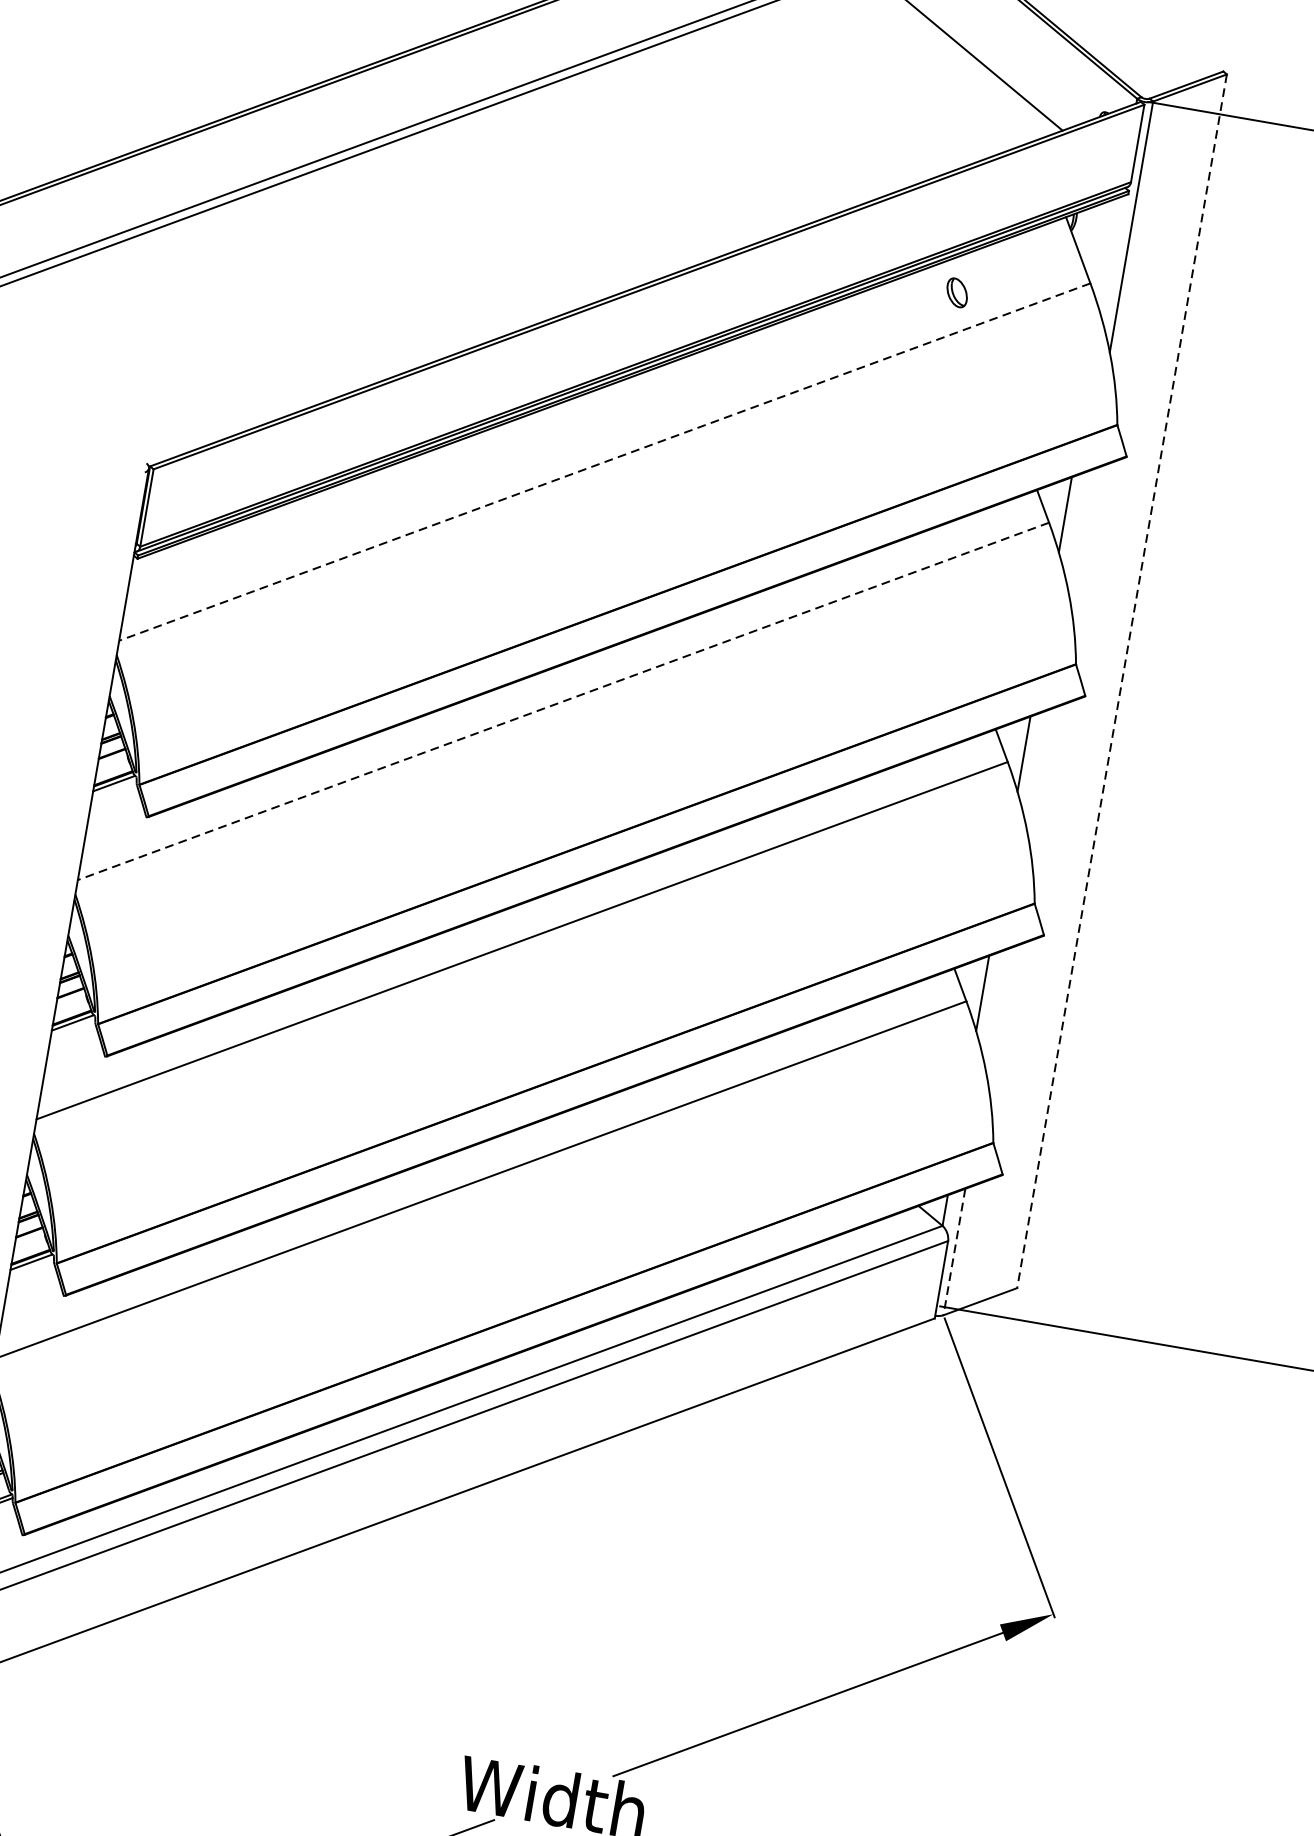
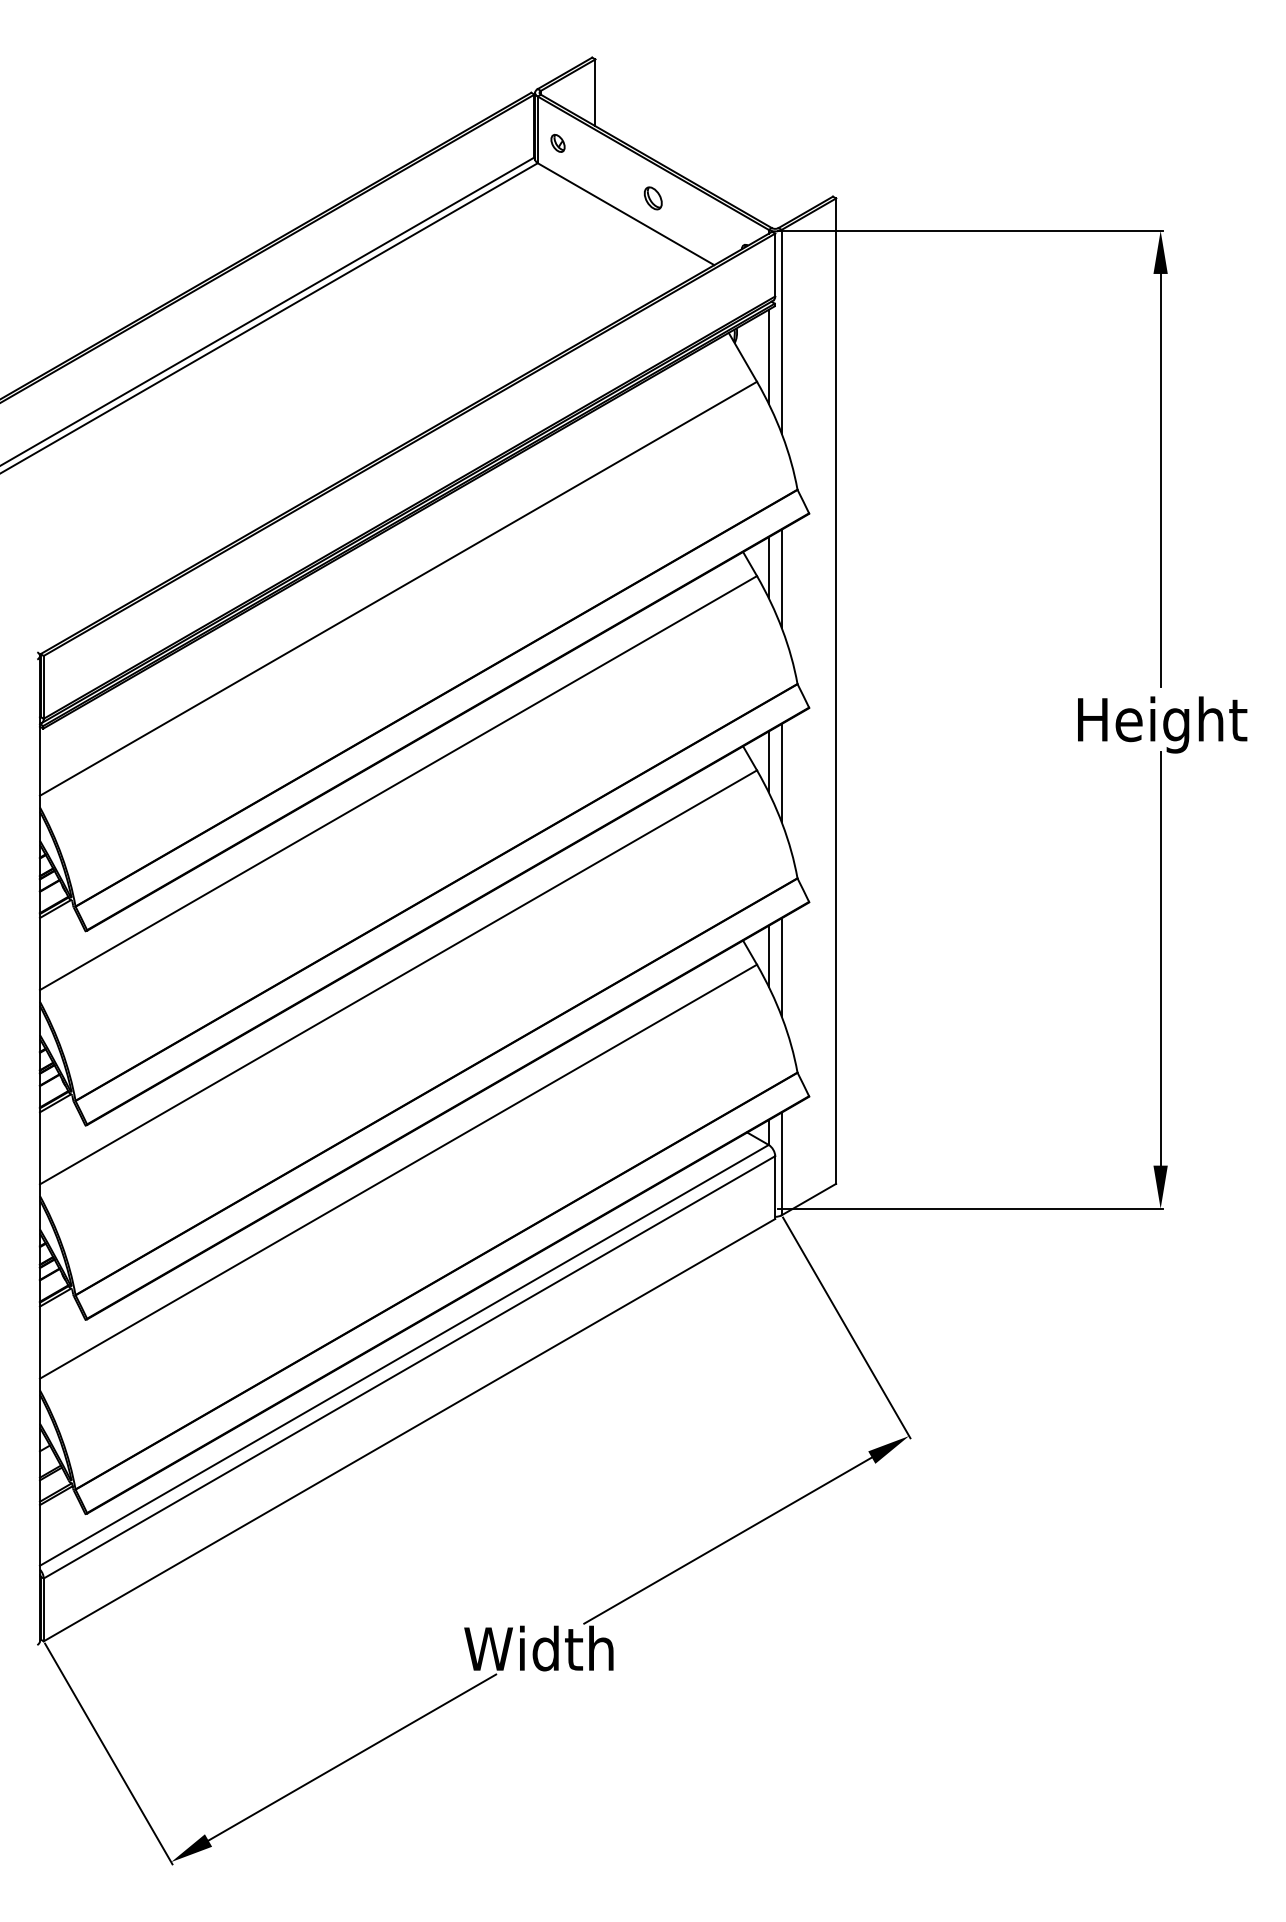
line: (1109, 254) -> (768, 356), added
part: (956, 292) -> (652, 198), moved
line: (604, 461) -> (398, 588), dashed -> solid
line: (1078, 530) -> (781, 578), added
line: (1122, 681) -> (836, 691), dashed -> solid
line: (563, 701) -> (398, 783), dashed -> solid
line: (1037, 771) -> (781, 773), added
line: (995, 1010) -> (781, 967), added
line: (954, 1252) -> (781, 1164), dashed -> solid

